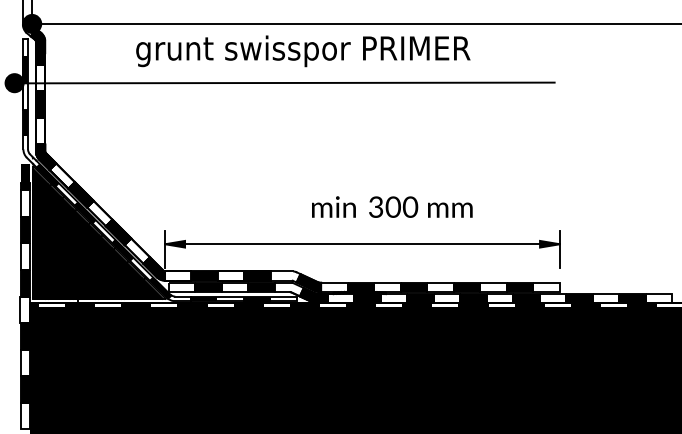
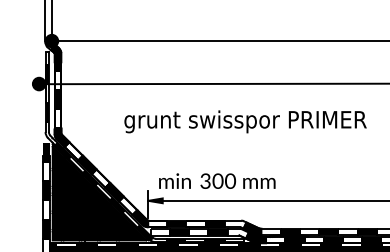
text: (303, 51) -> (245, 121), moved
text: (392, 206) -> (217, 180), moved

